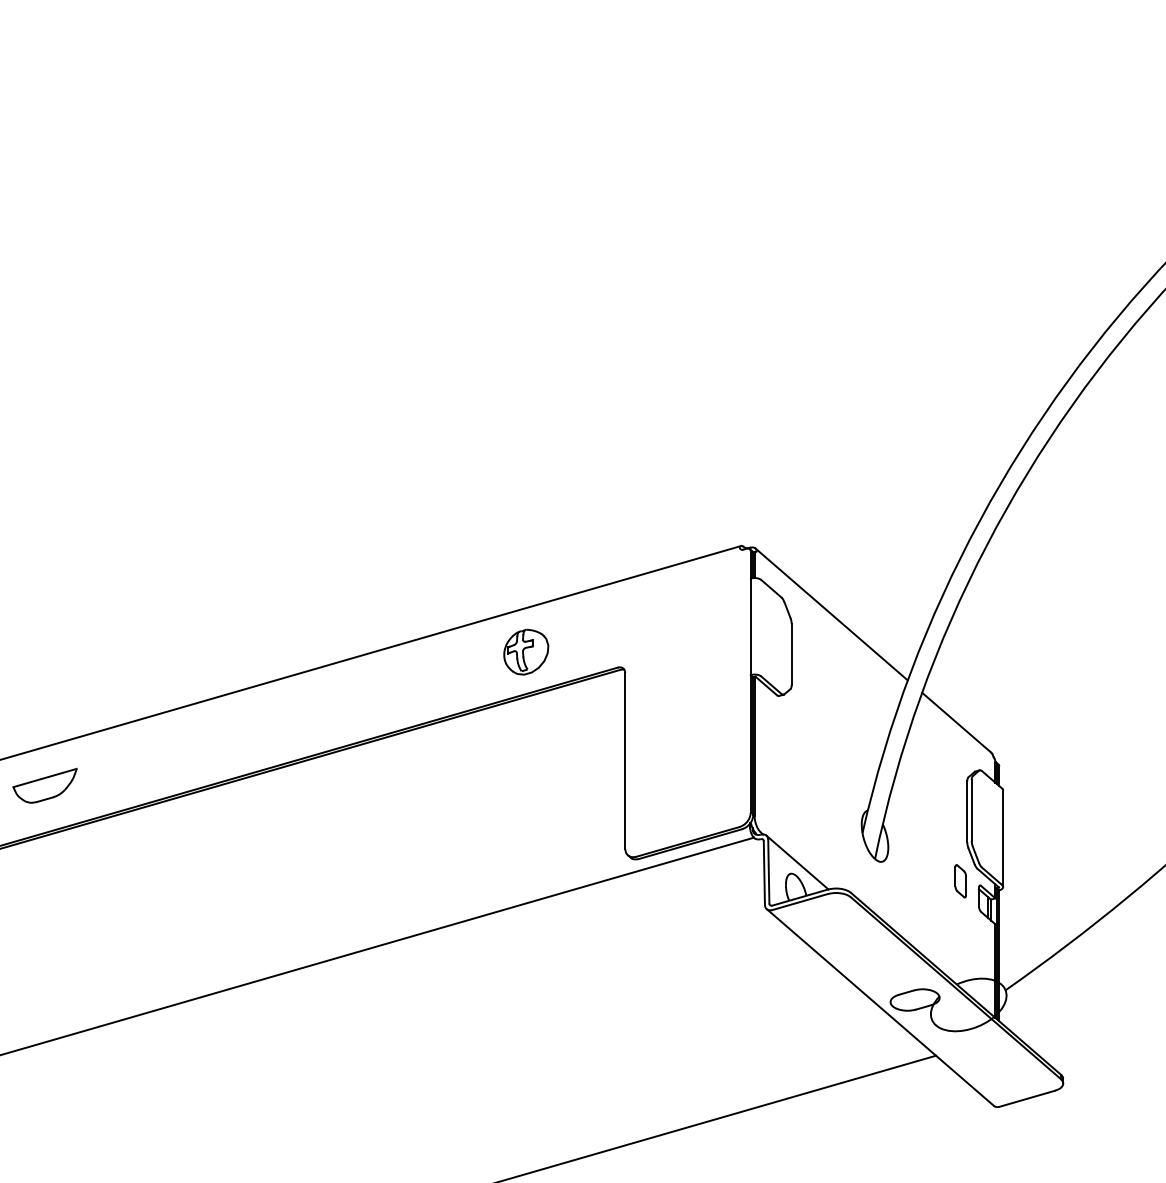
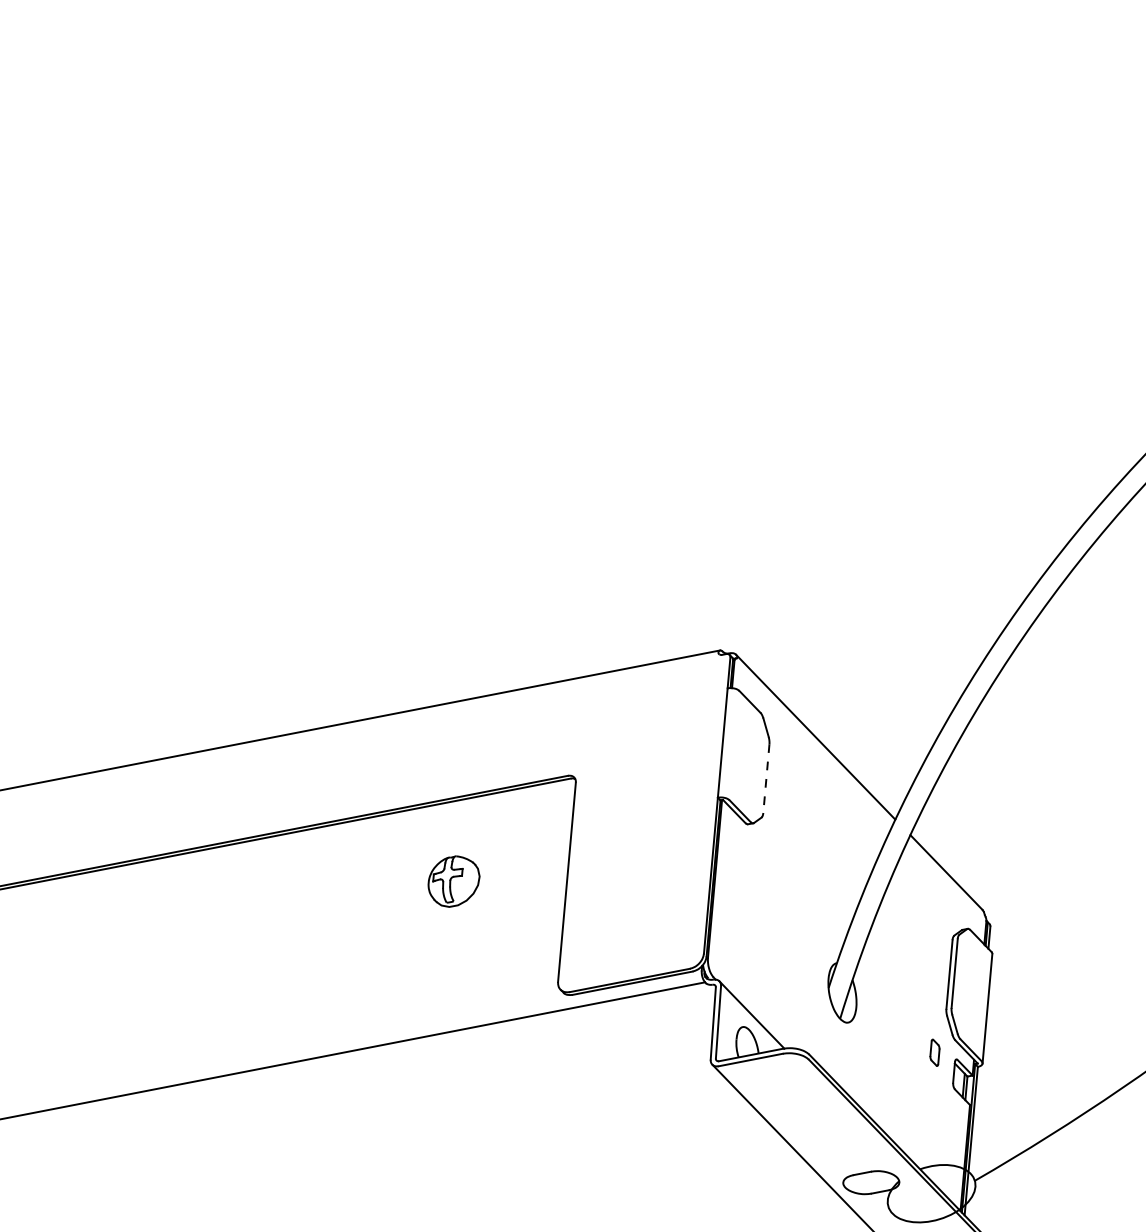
part: (526, 651) -> (454, 880), moved
line: (791, 655) -> (766, 779), solid -> dashed
part: (960, 881) -> (934, 1052), size x0.7

